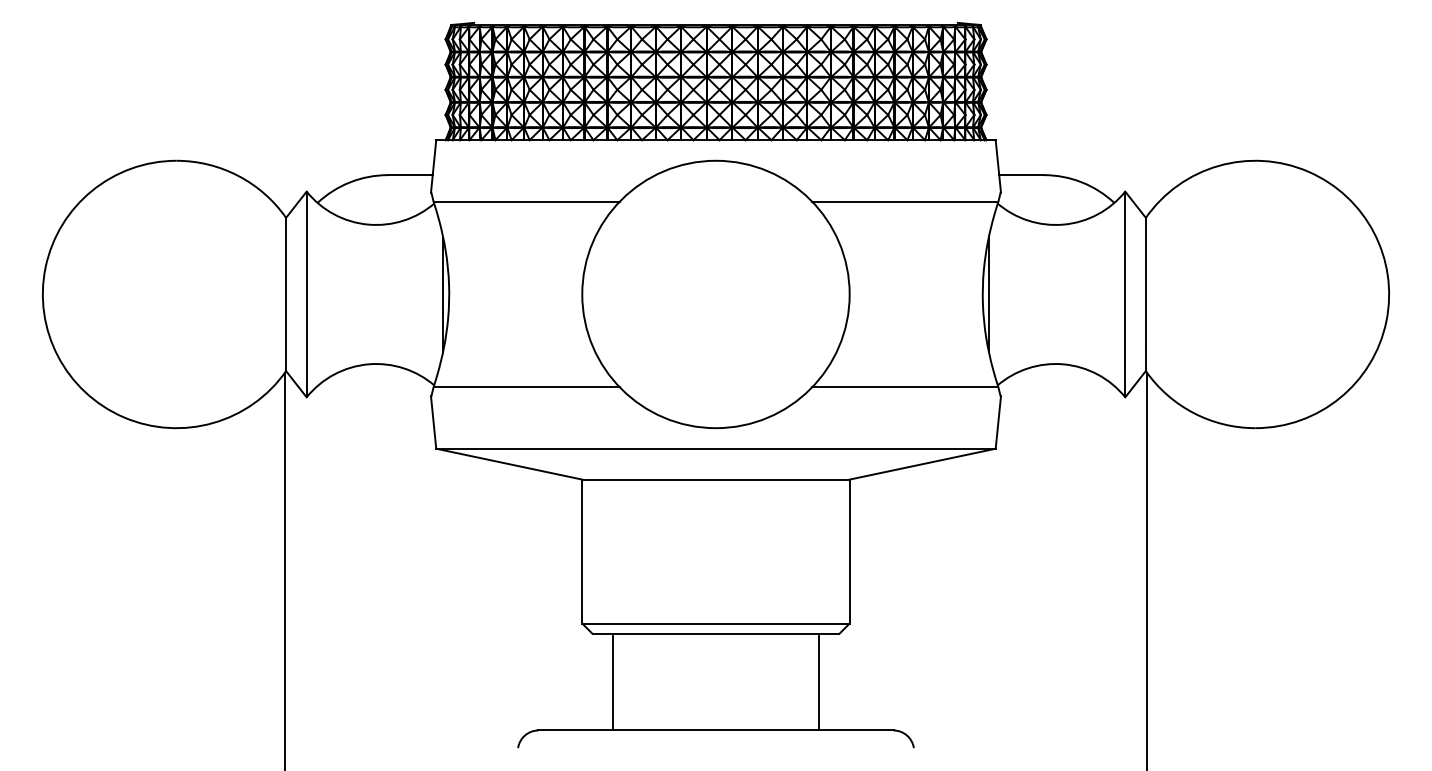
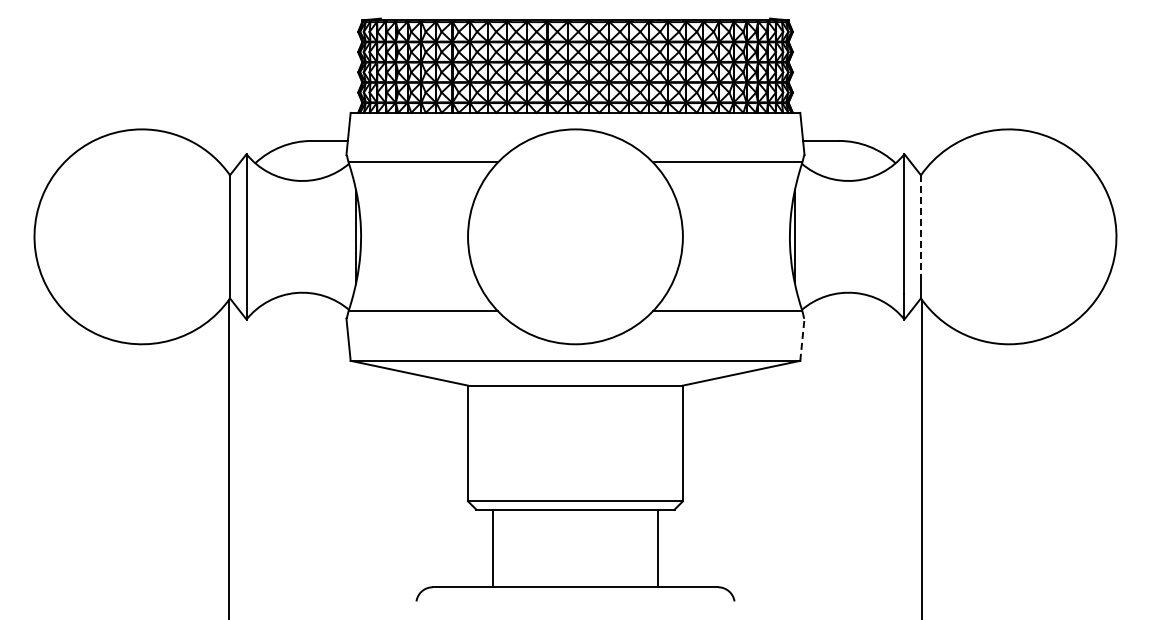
line: (1145, 282) -> (920, 227), solid -> dashed
line: (998, 422) -> (802, 339), solid -> dashed

